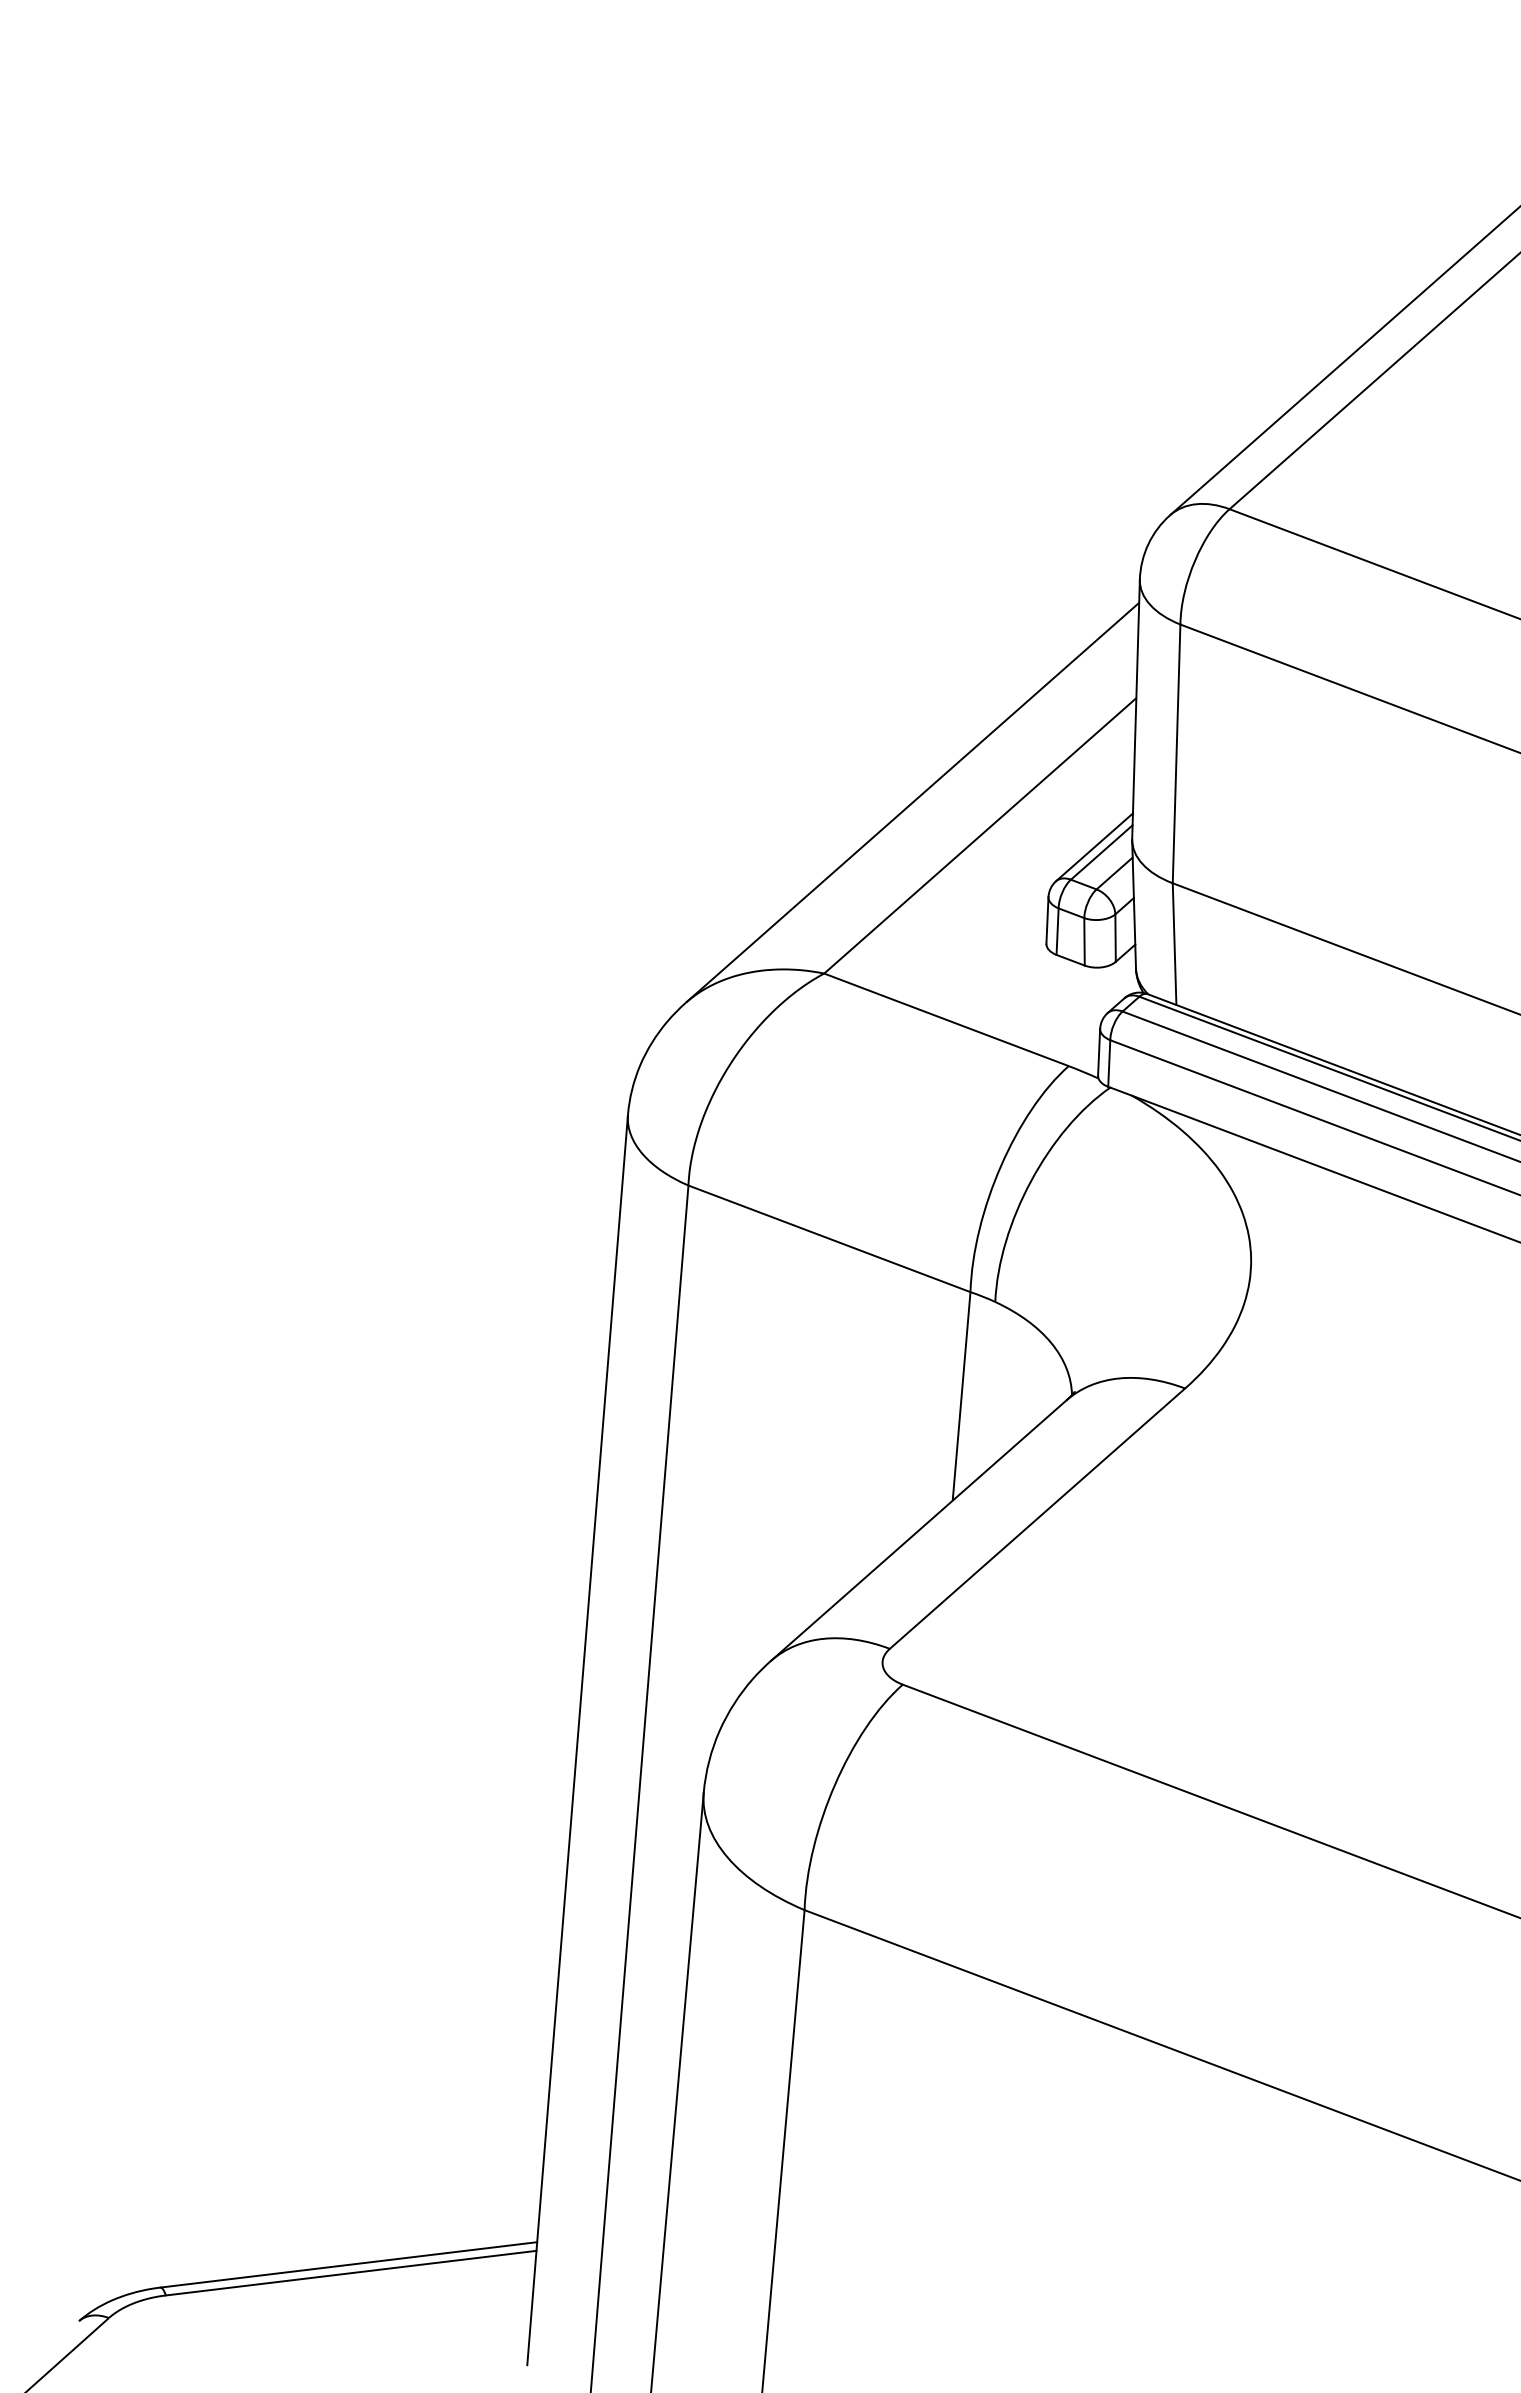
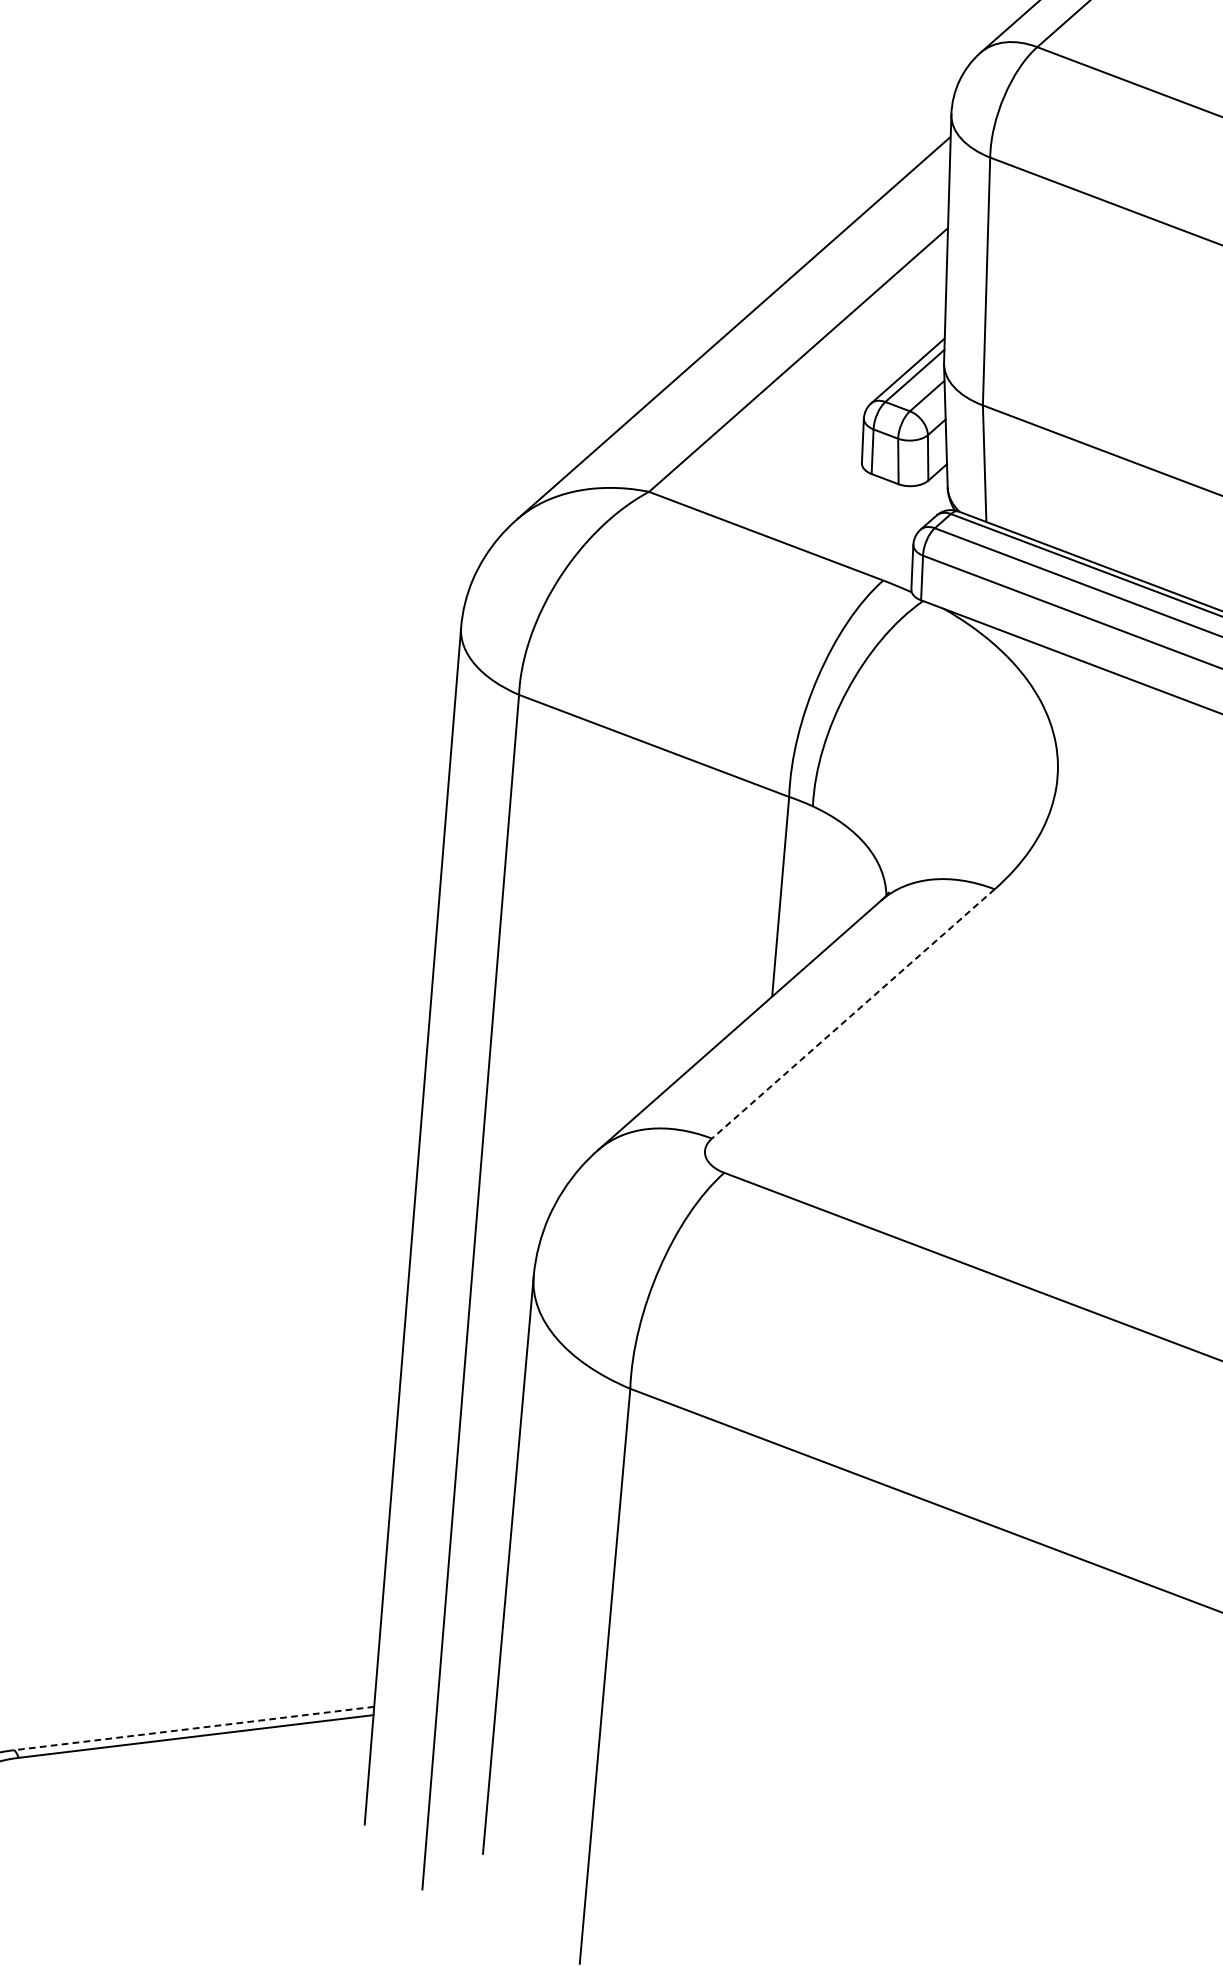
line: (1037, 1518) -> (853, 1013), solid -> dashed
line: (348, 2264) -> (193, 1728), solid -> dashed

